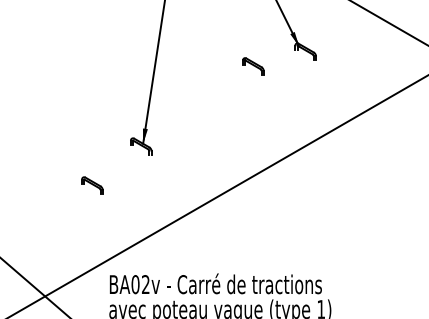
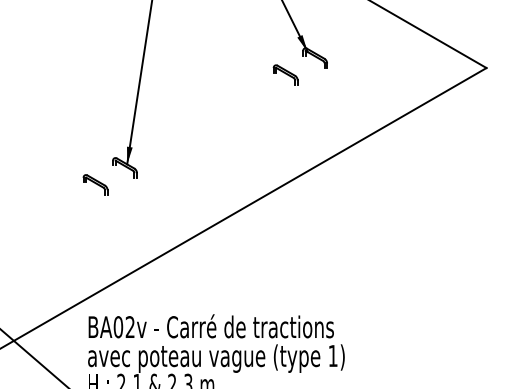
part: (253, 66) -> (285, 74), moved
part: (92, 185) -> (95, 184), moved

